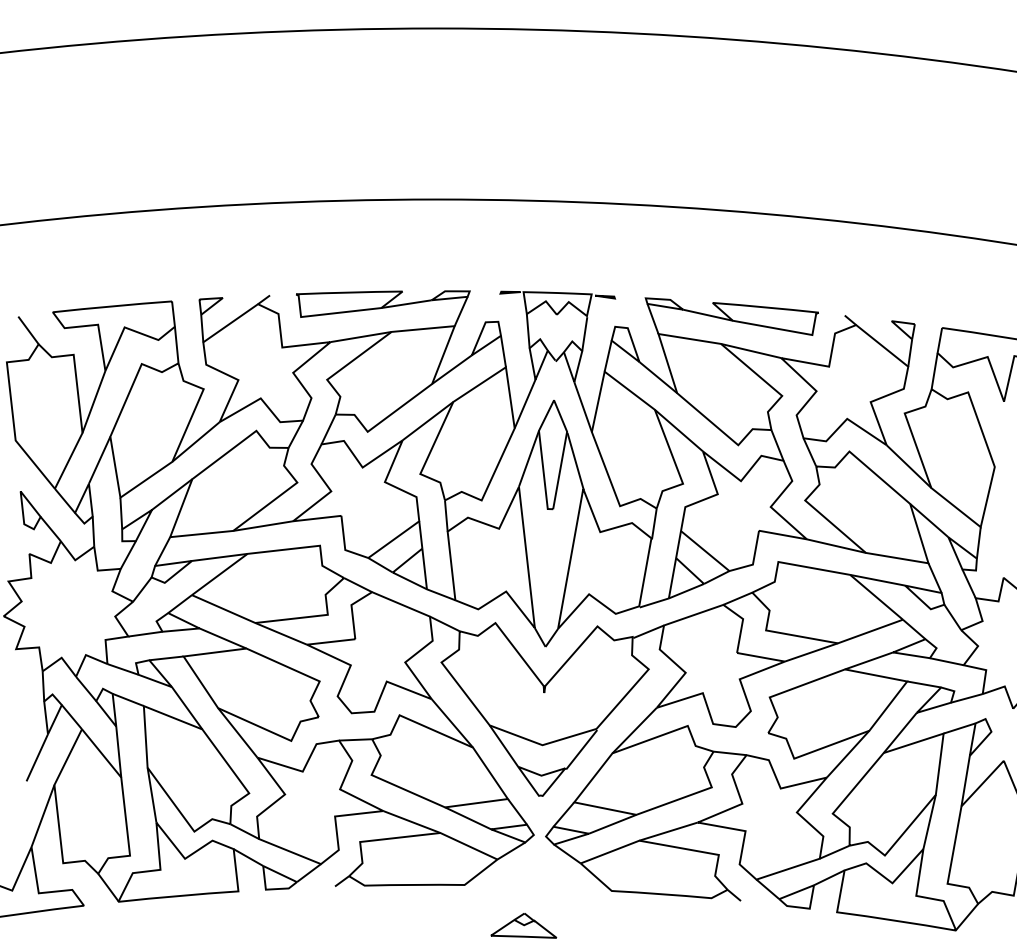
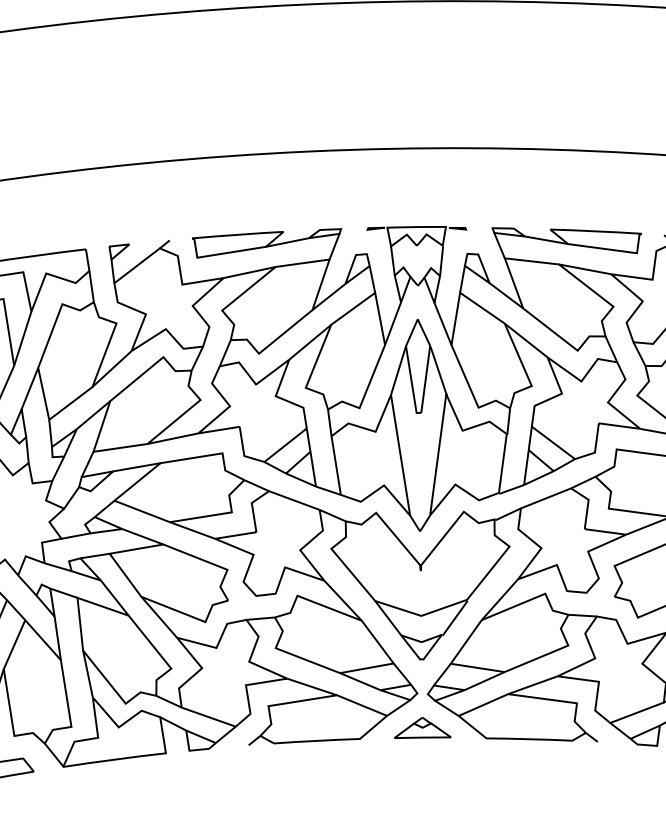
part: (523, 925) -> (422, 728), moved

